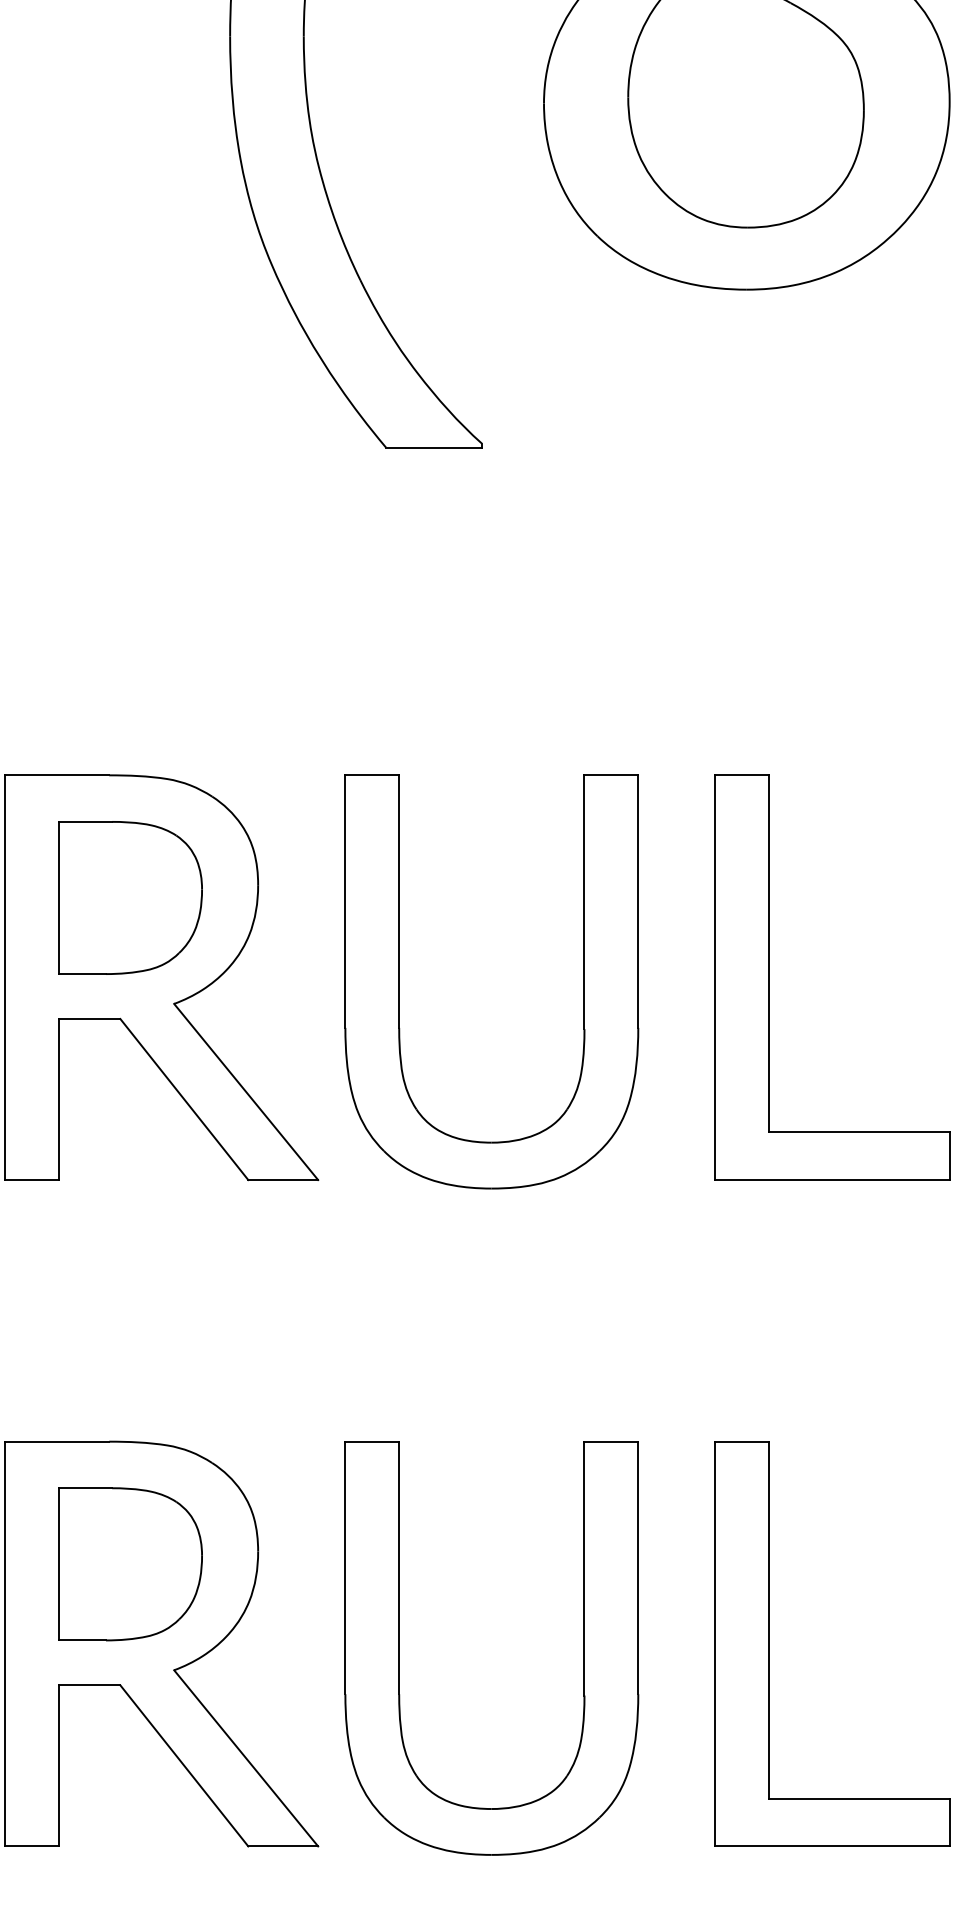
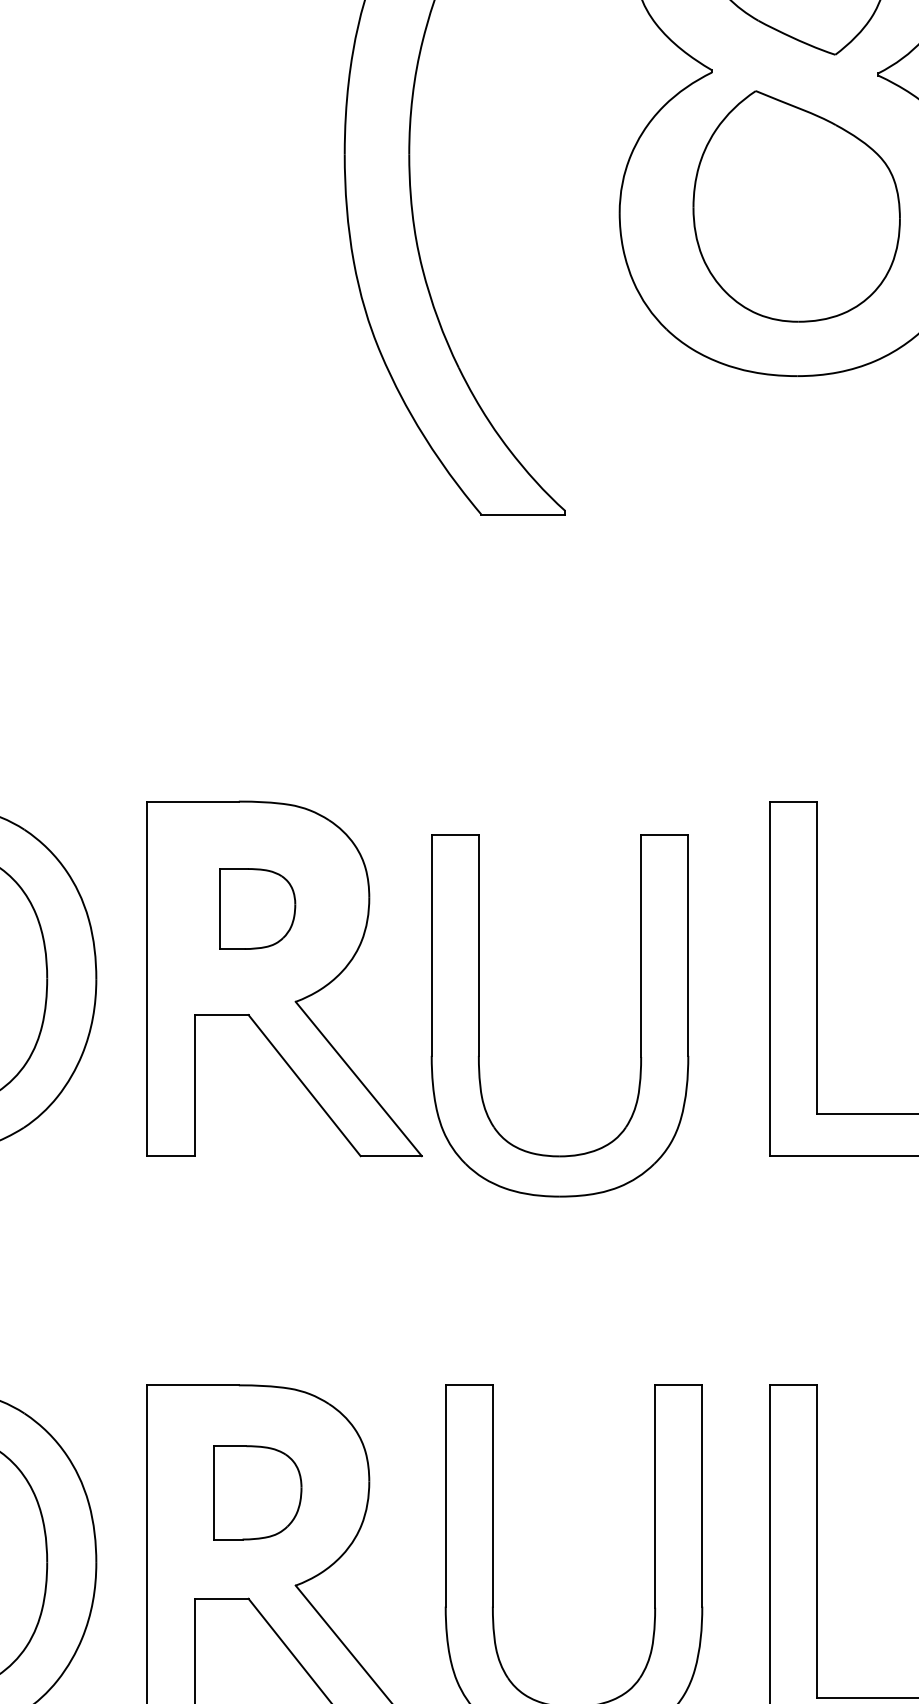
part: (130, 897) -> (257, 908), size x0.6
part: (399, 981) -> (479, 1015), moved
part: (130, 1563) -> (257, 1492), size x0.7

